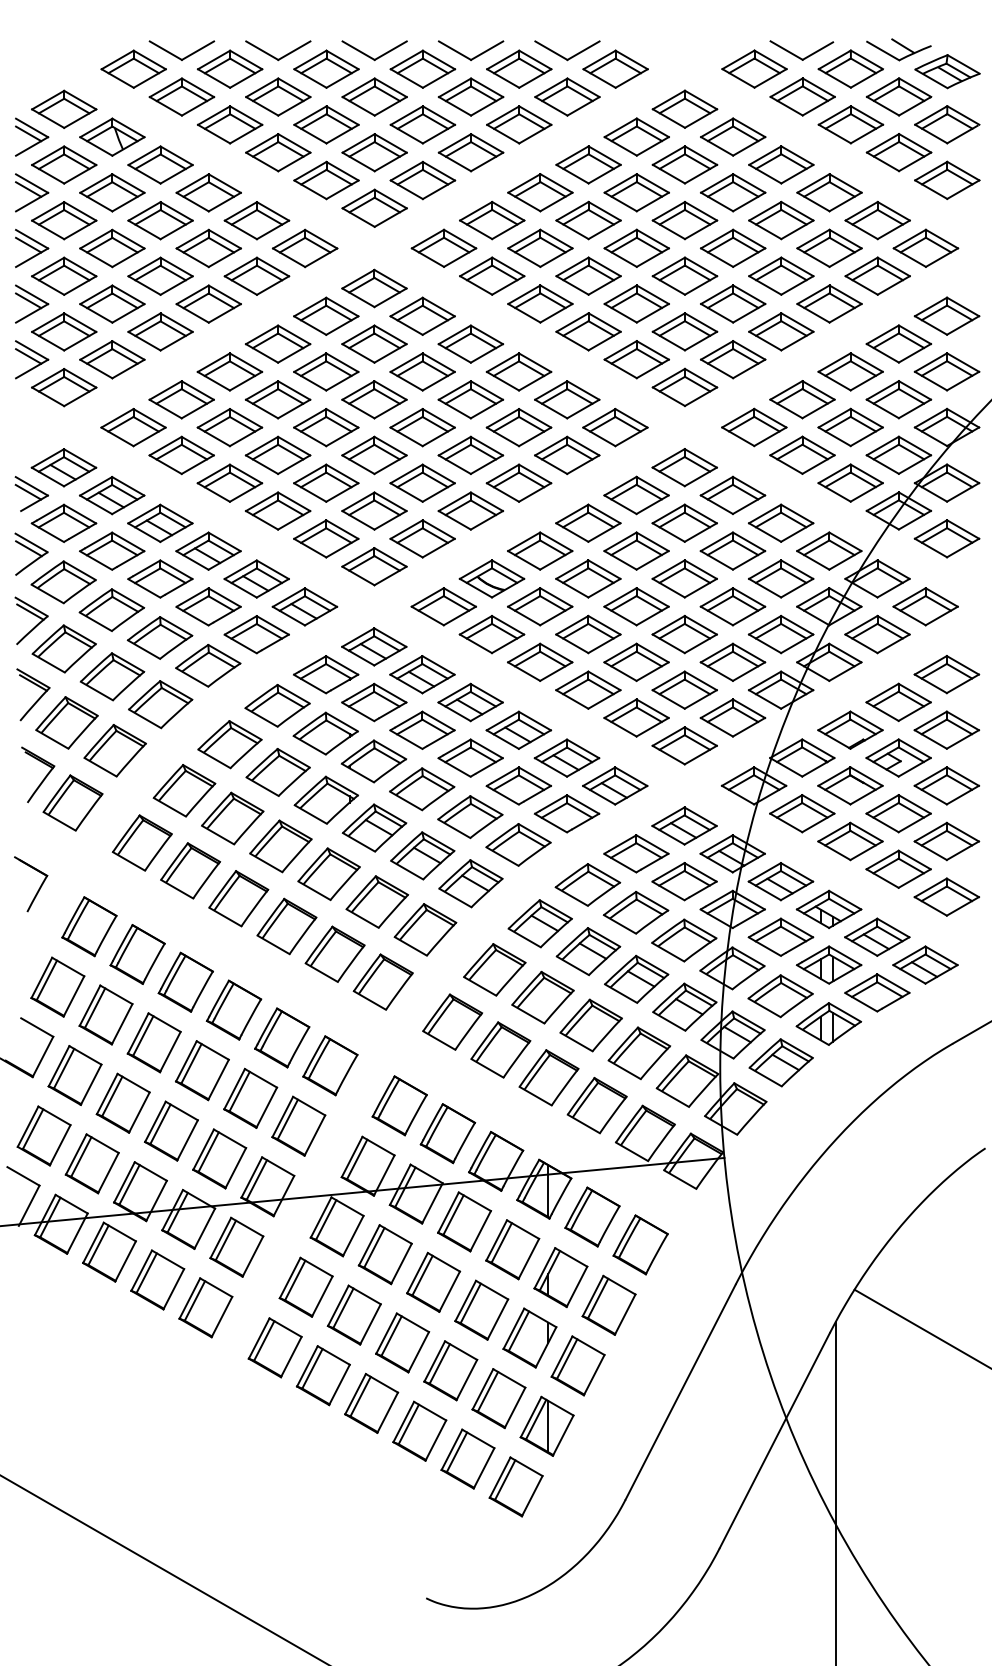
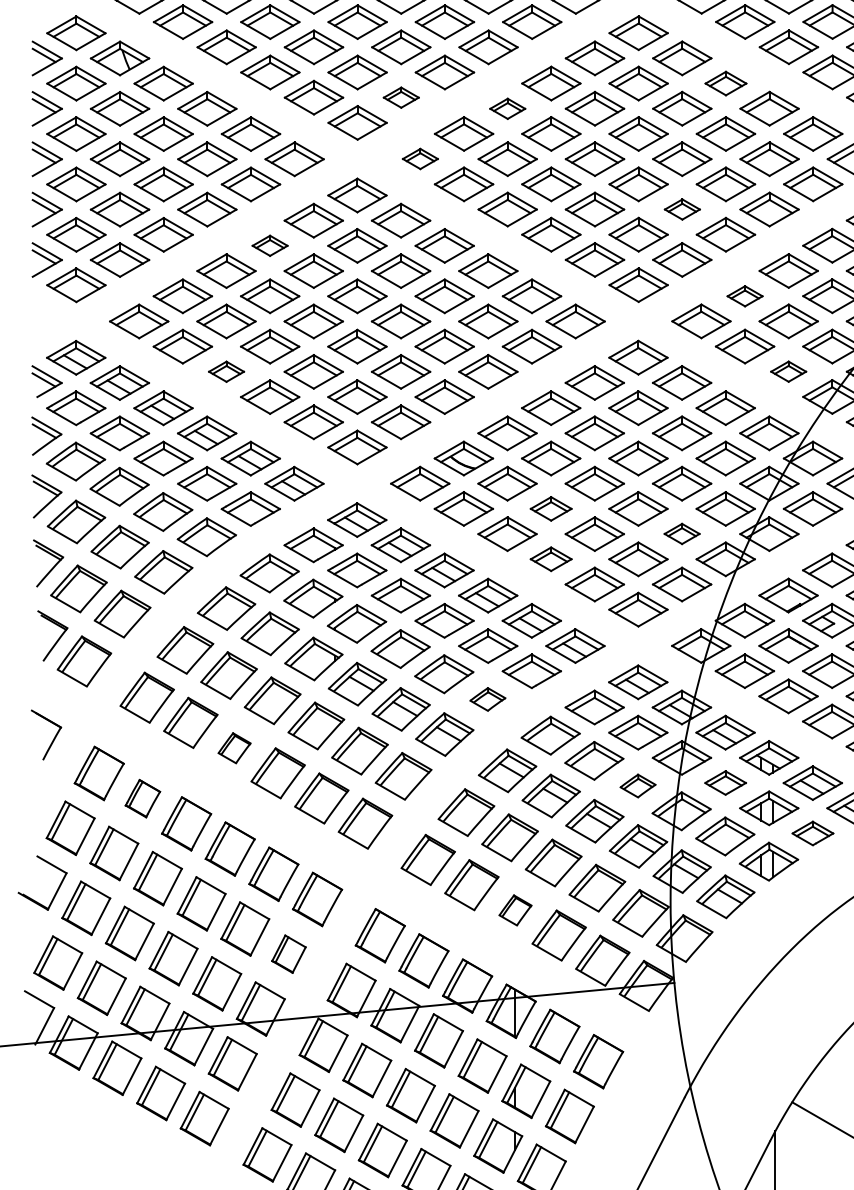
part: (781, 164) -> (726, 83), size x0.7
part: (422, 180) -> (400, 97), size x0.6
part: (540, 192) -> (507, 108), size x0.6
part: (443, 247) -> (419, 158), size x0.6
part: (733, 303) -> (682, 209), size x0.6
part: (277, 343) -> (269, 245), size x0.6
part: (802, 399) -> (745, 296), size x0.6
part: (229, 482) -> (226, 371), size x0.6
part: (850, 482) -> (788, 371), size x0.6
part: (588, 634) -> (551, 508), size x0.7
part: (732, 661) -> (681, 533), size x0.6
part: (588, 689) -> (551, 558), size x0.7
part: (518, 844) -> (487, 699), size x0.6
part: (238, 898) -> (234, 747), size x0.6
part: (780, 936) -> (725, 782), size x0.7
part: (684, 940) -> (638, 786), size x0.6
part: (137, 954) -> (142, 798), size x0.7
part: (877, 992) -> (813, 833), size x0.7
part: (548, 1077) -> (515, 910), size x0.6
part: (298, 1125) -> (288, 953), size x0.7

